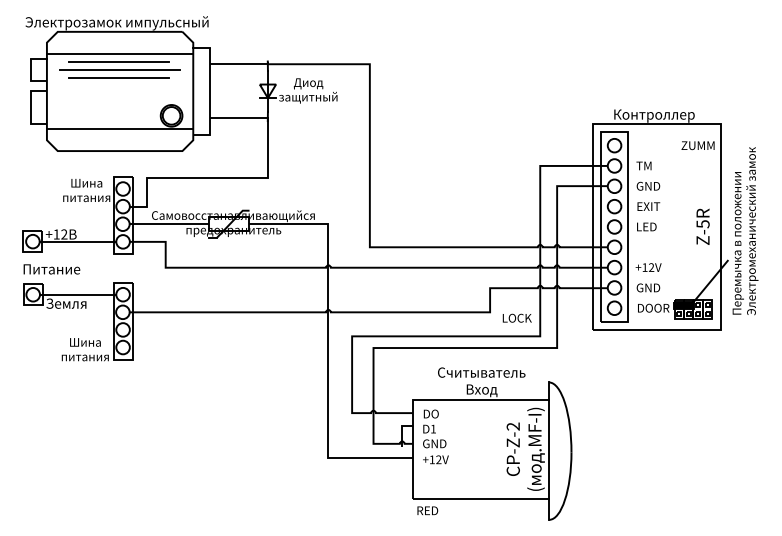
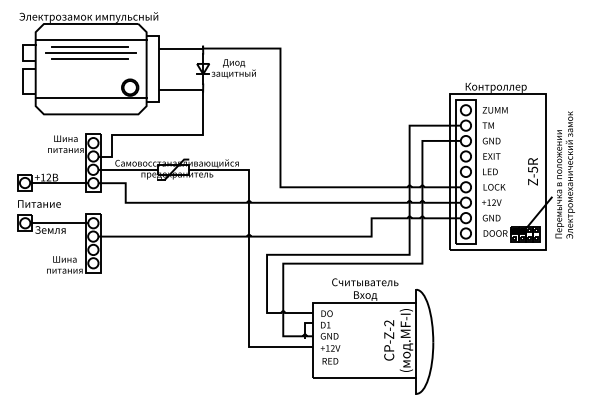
text: (697, 145) -> (494, 110), moved
text: (516, 317) -> (493, 186), moved
text: (427, 510) -> (330, 361), moved

